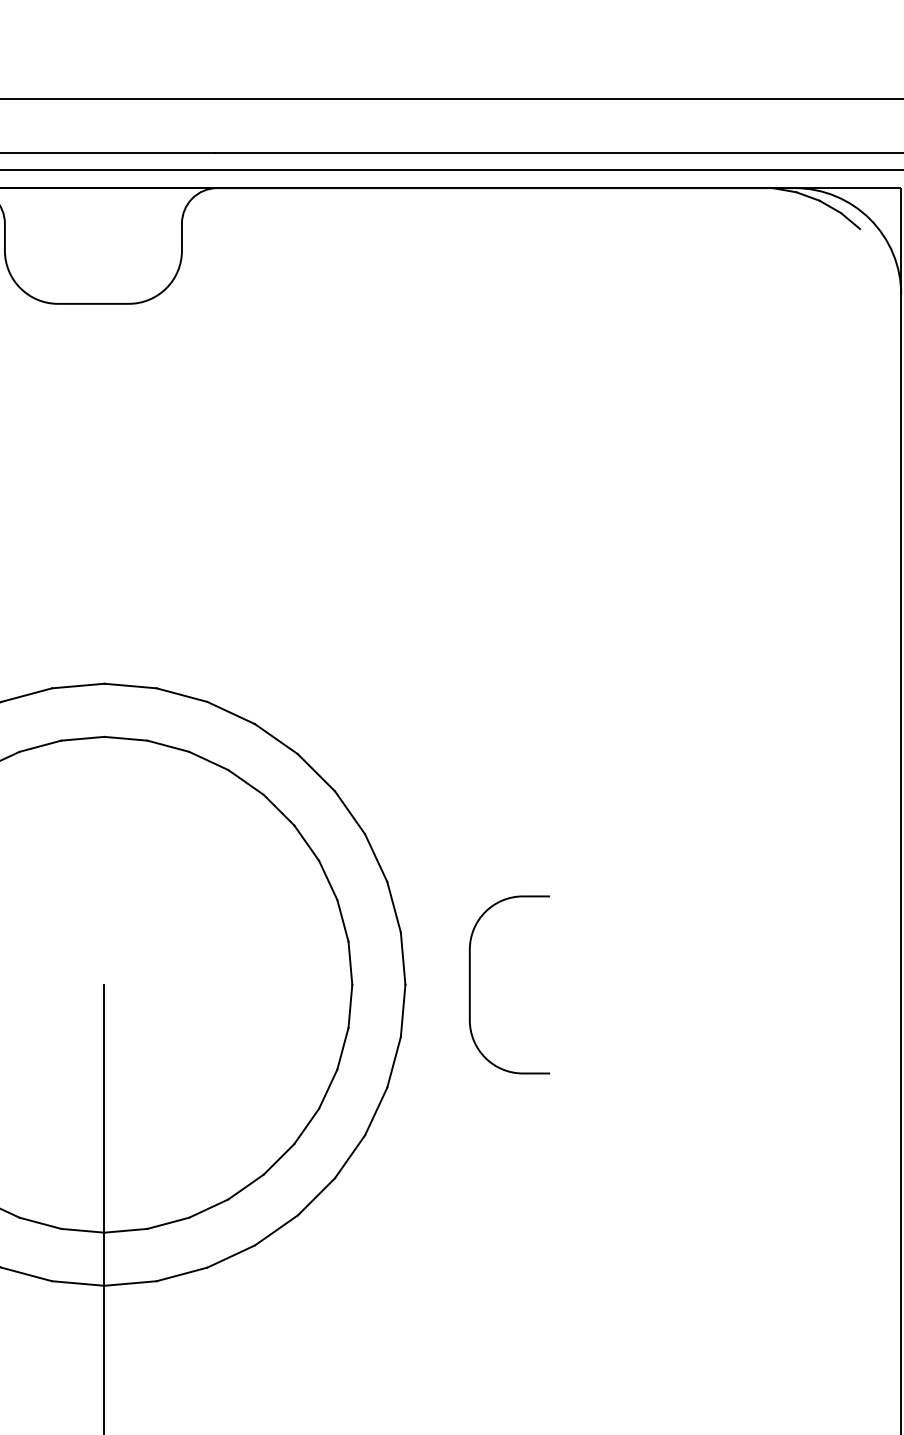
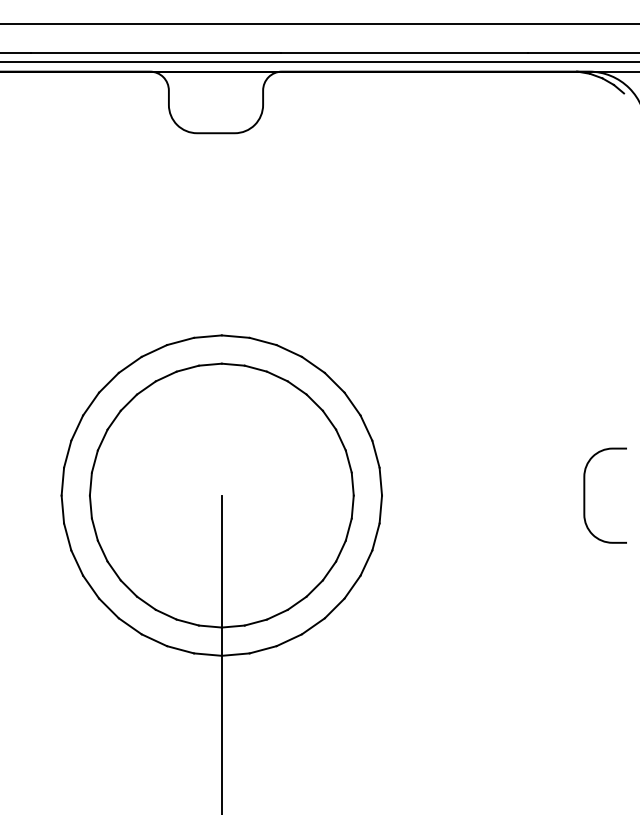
curve: (472, 984) -> (585, 495), moved

